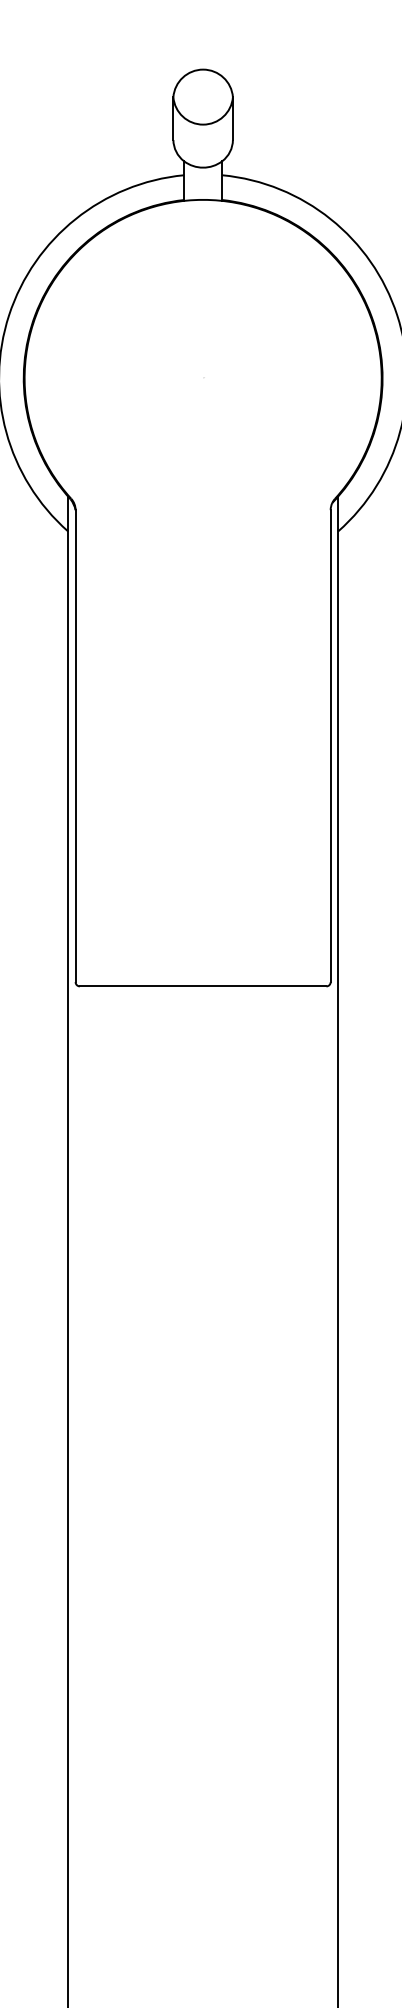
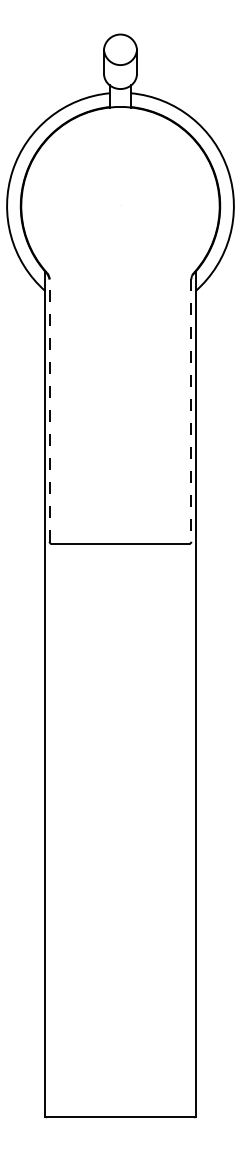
line: (75, 746) -> (49, 410), solid -> dashed
line: (330, 747) -> (191, 411), solid -> dashed

